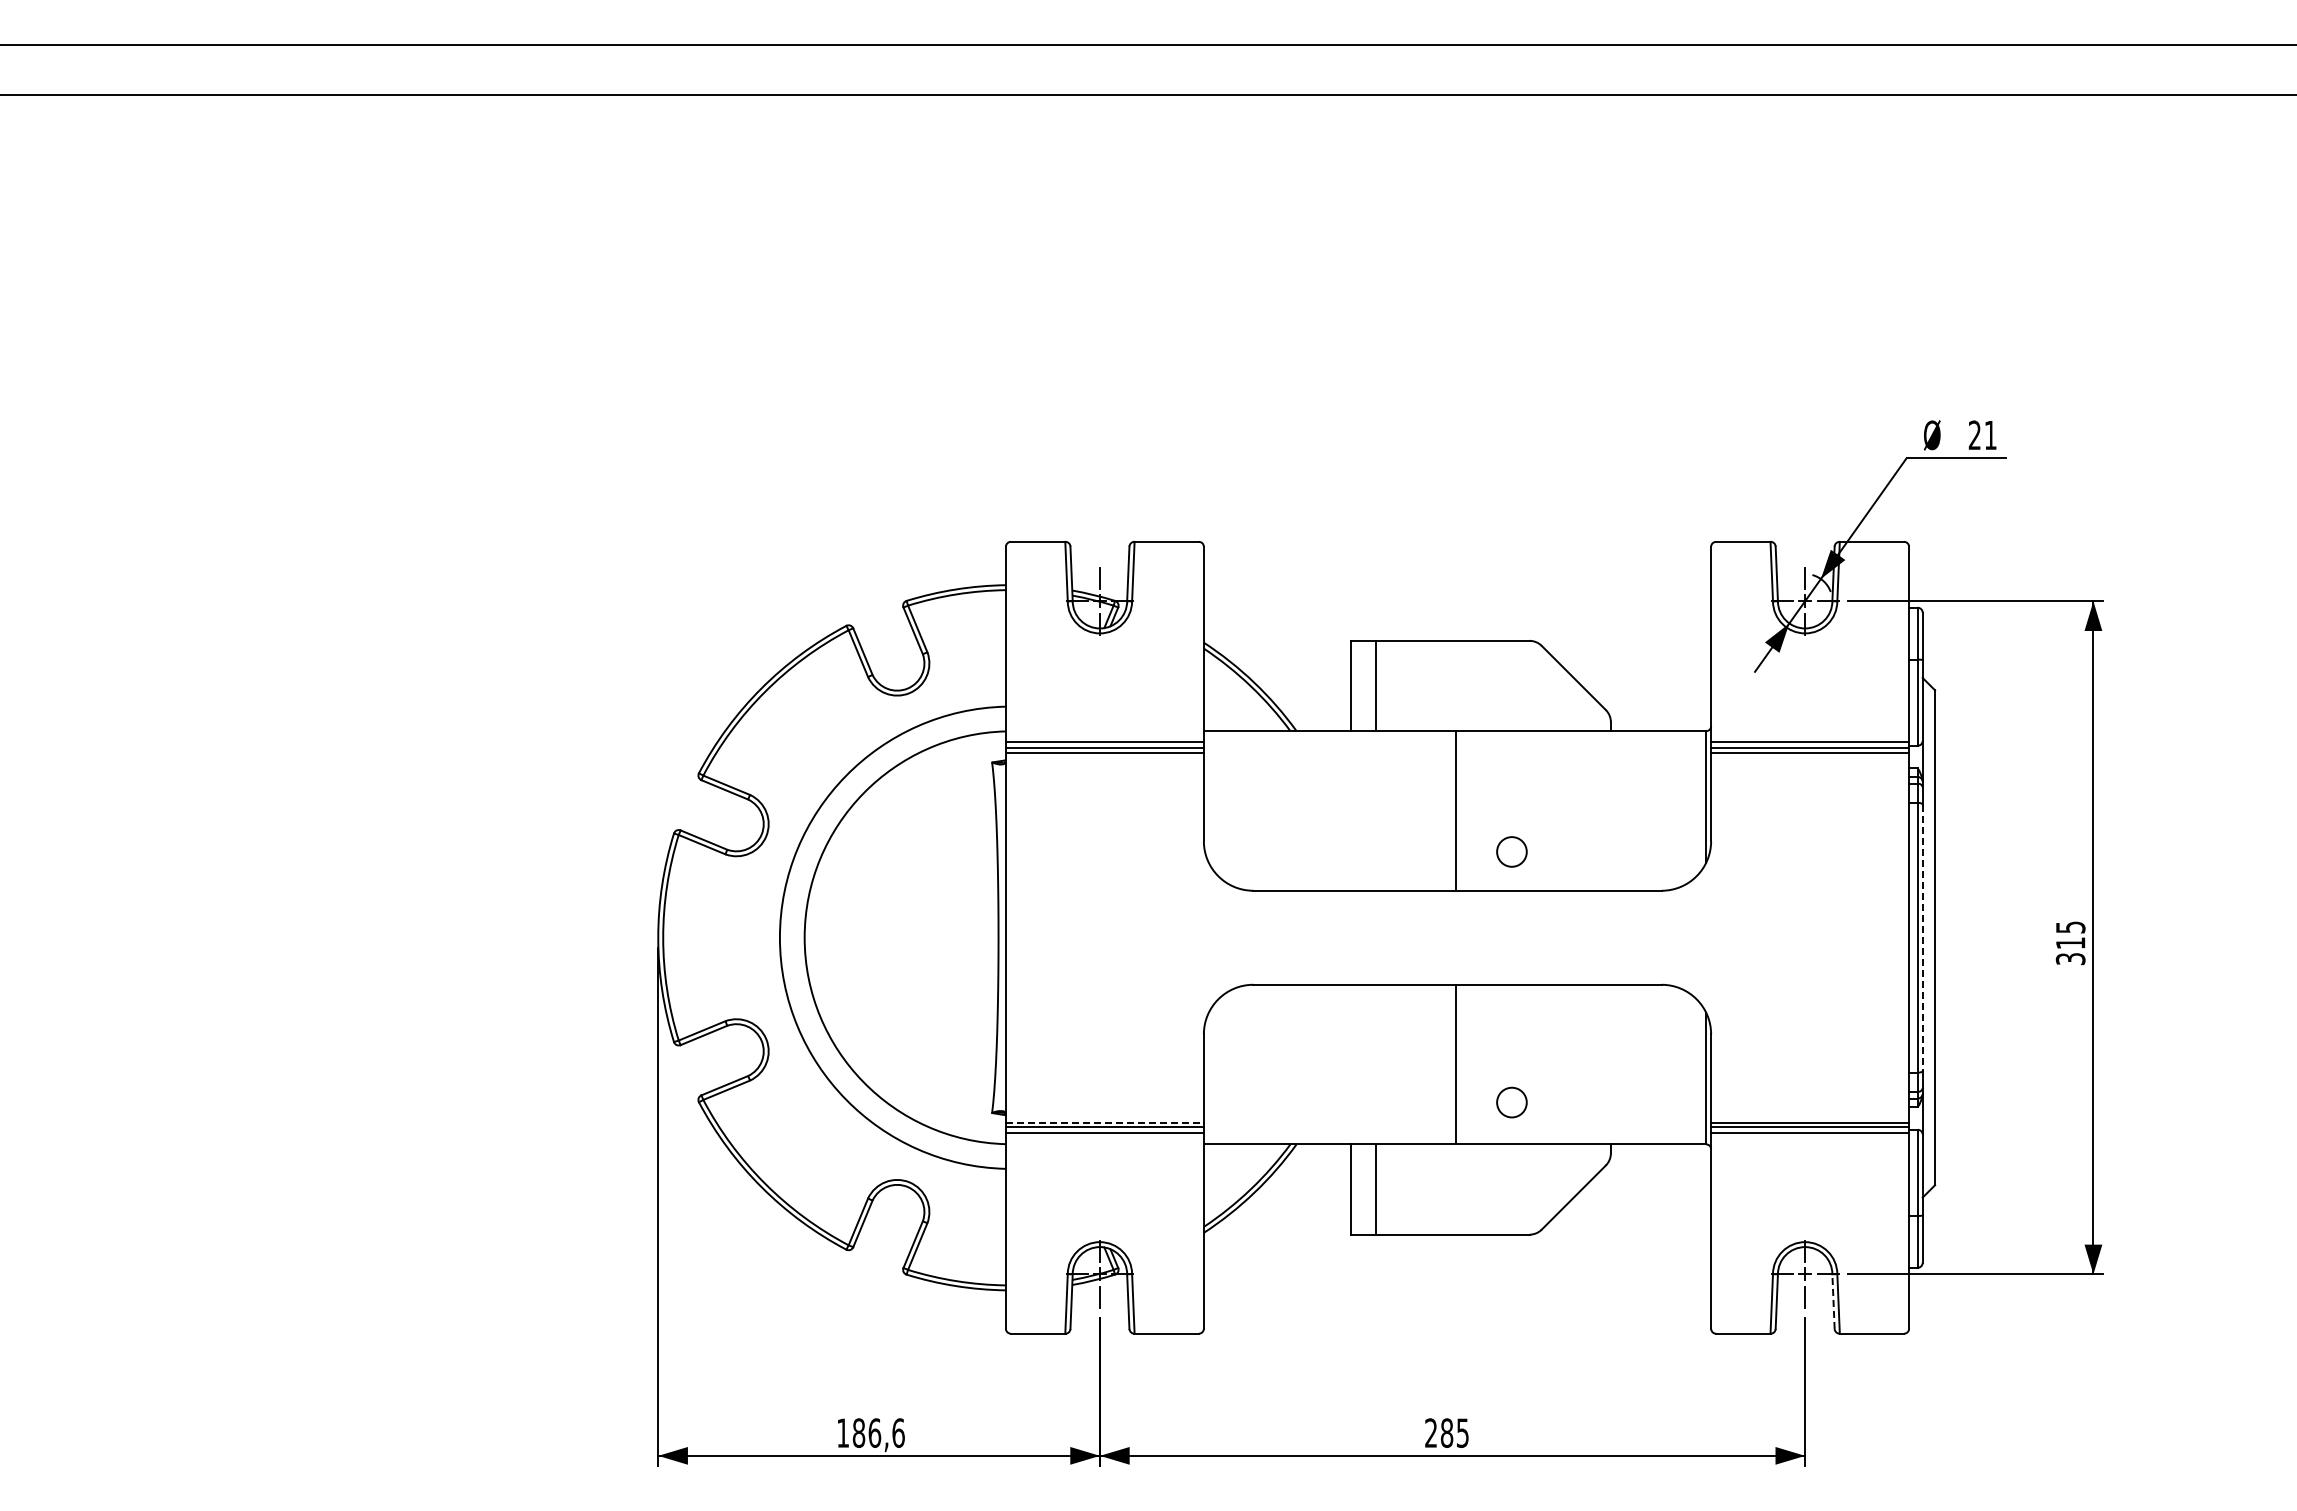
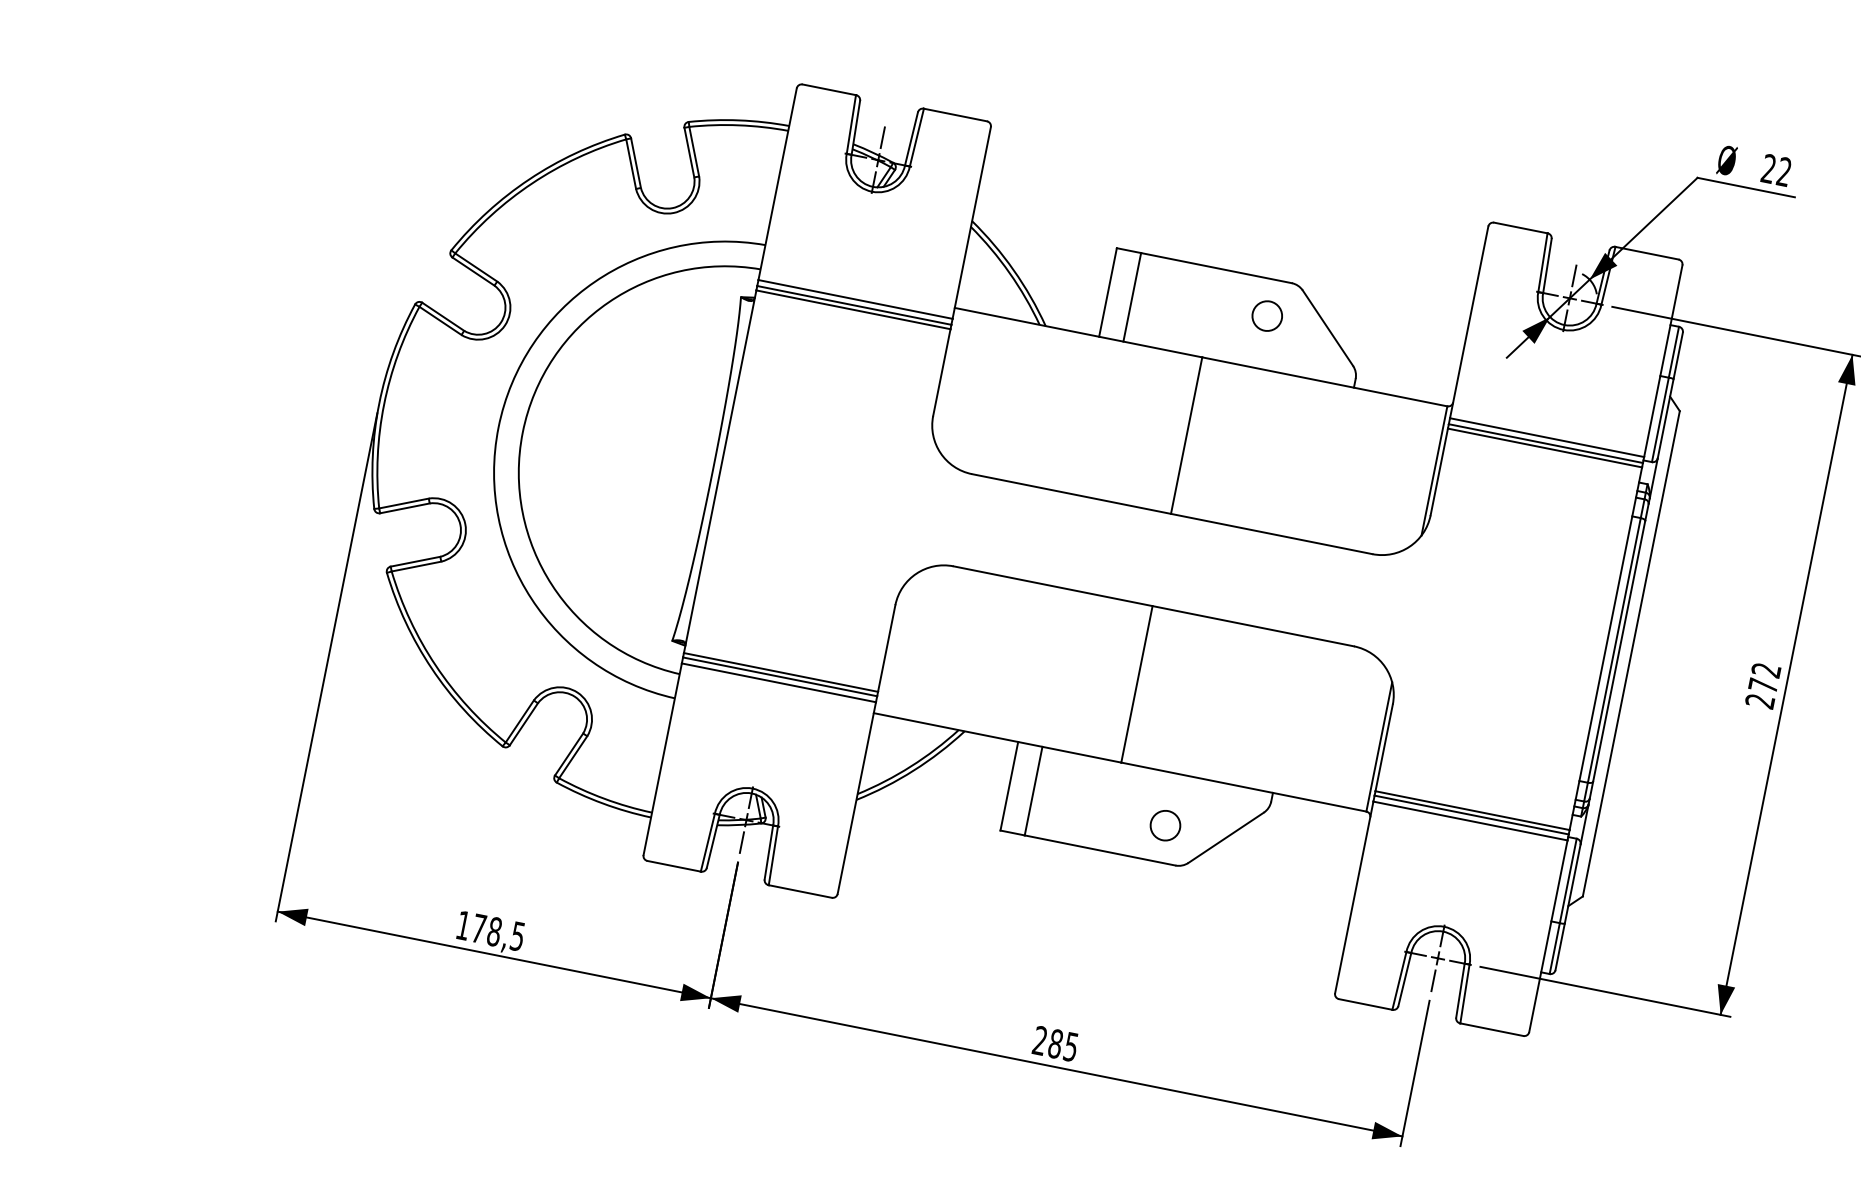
text: (1990, 434) -> (1784, 171), 21 -> 22
circle: (1511, 851) -> (1266, 315), moved
line: (1922, 938) -> (1618, 652), dashed -> solid
text: (2070, 943) -> (1763, 685), 315 -> 272
circle: (1511, 1102) -> (1165, 825), moved
line: (1104, 1122) -> (780, 672), dashed -> solid
line: (1833, 1301) -> (1460, 990), dashed -> solid
text: (878, 1432) -> (498, 931), 186,6 -> 178,5

